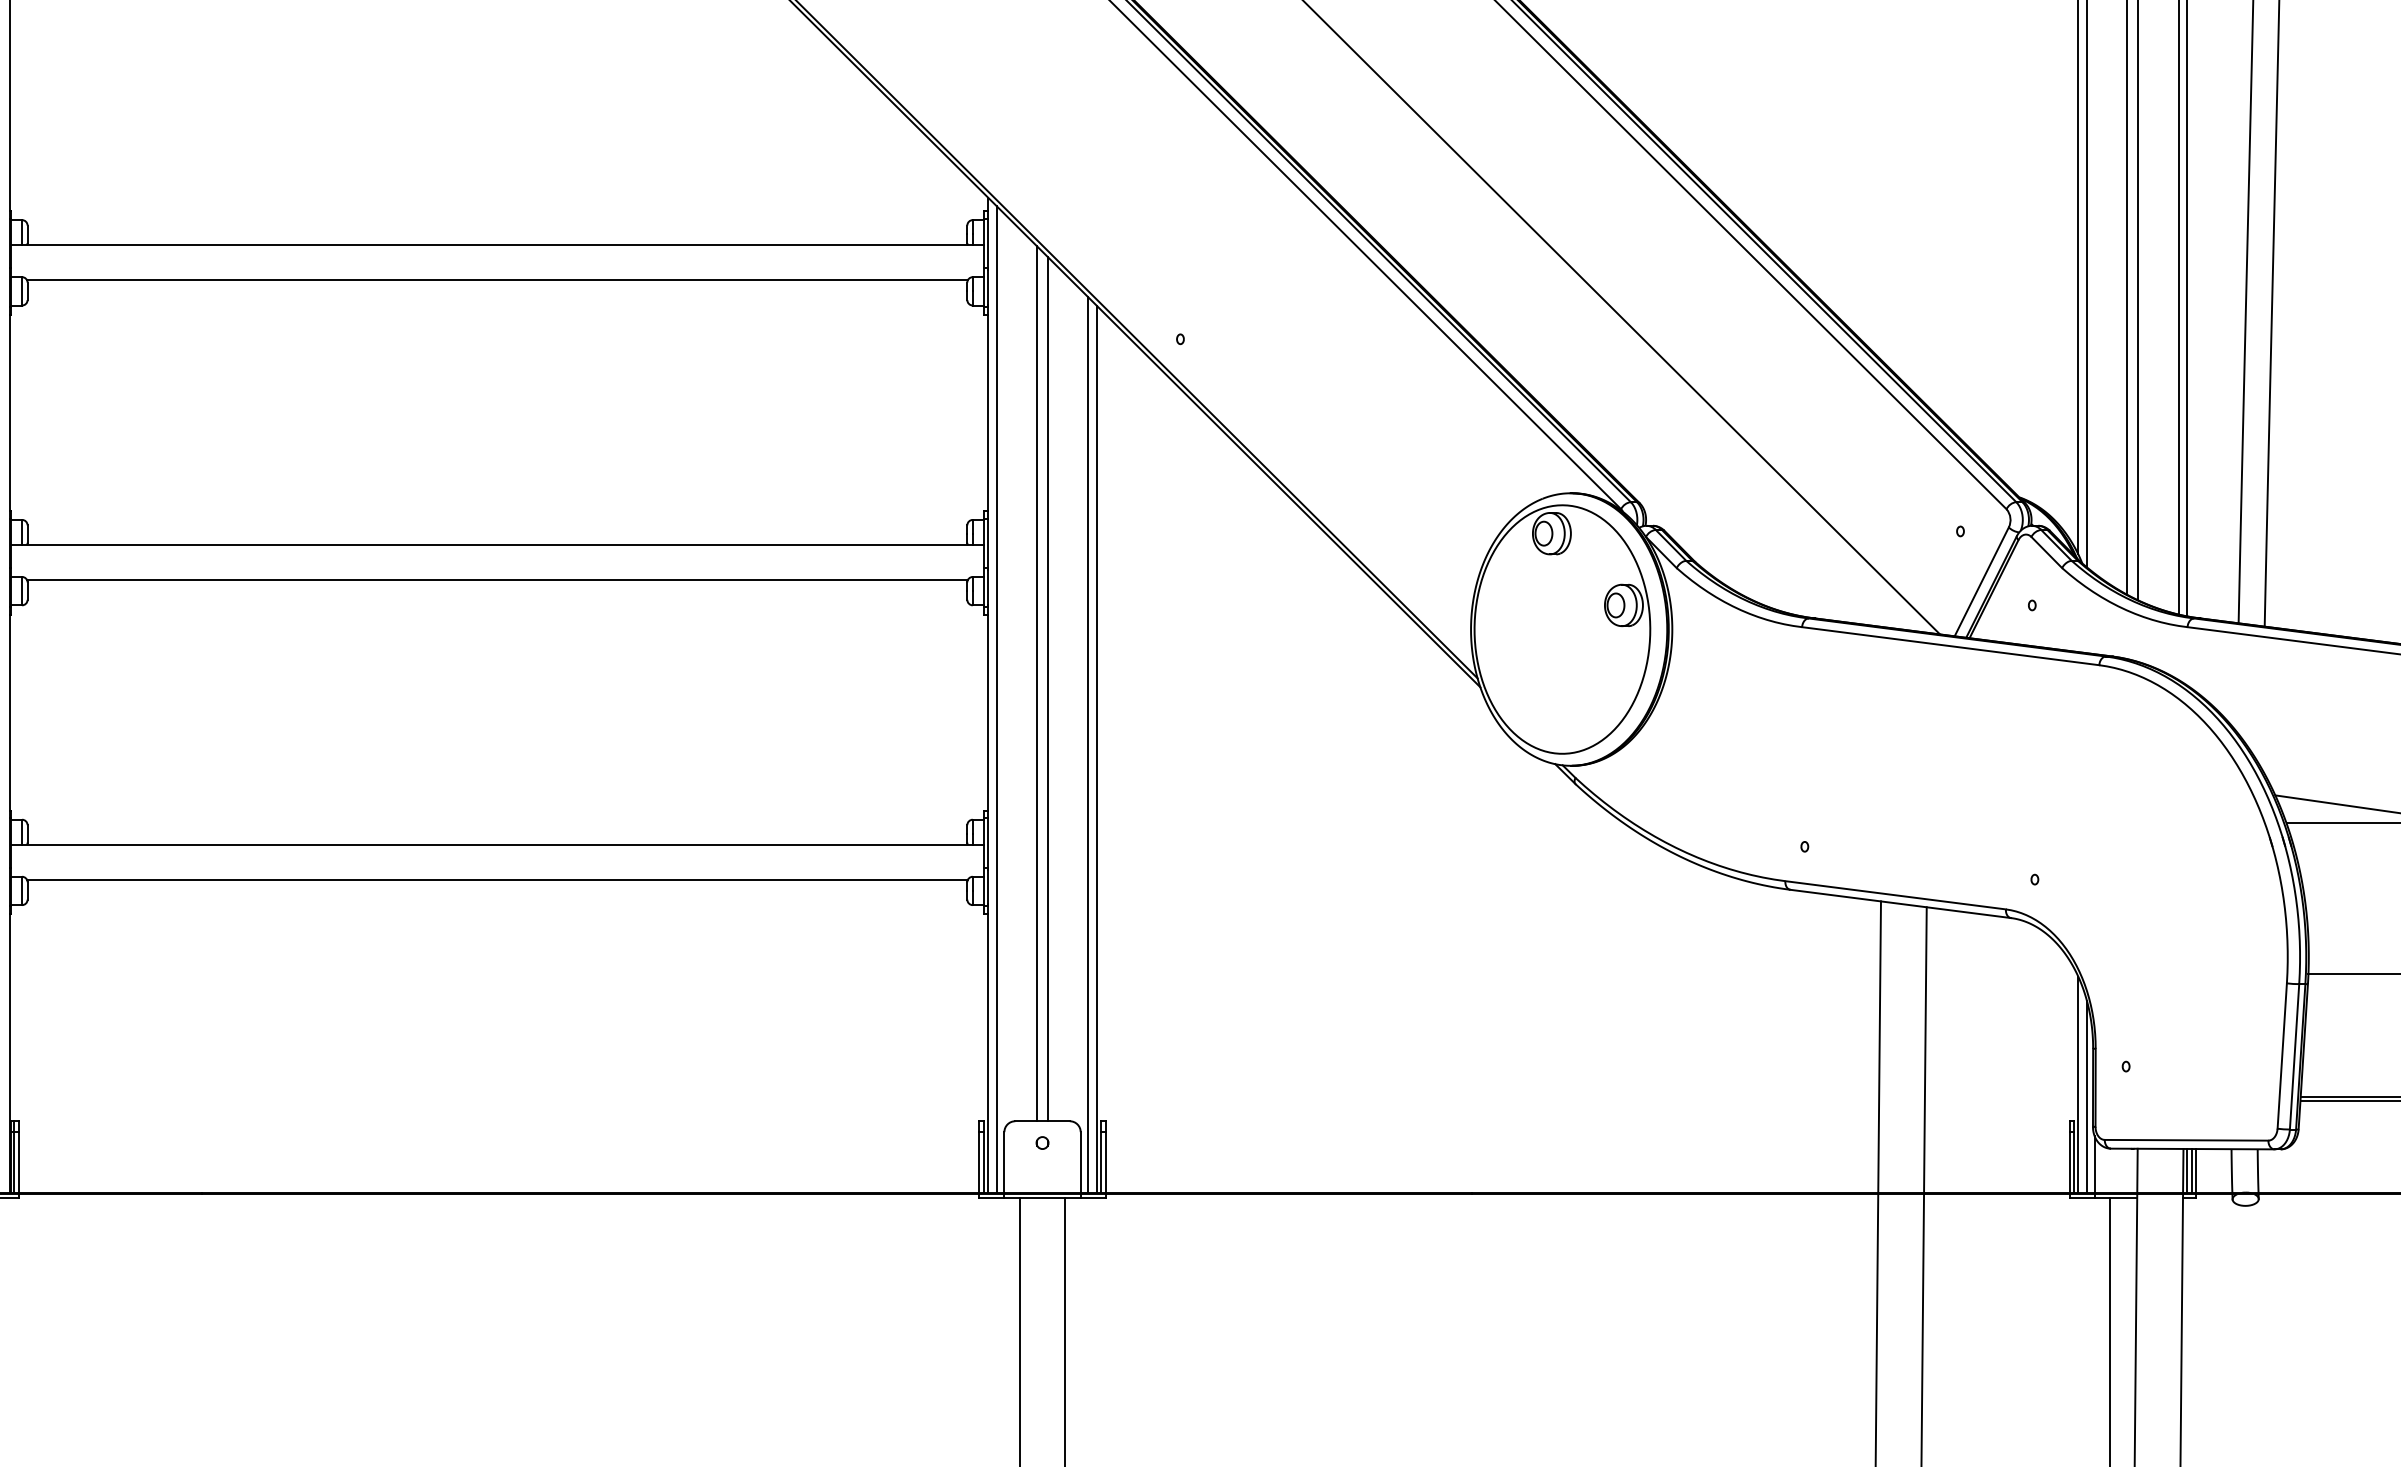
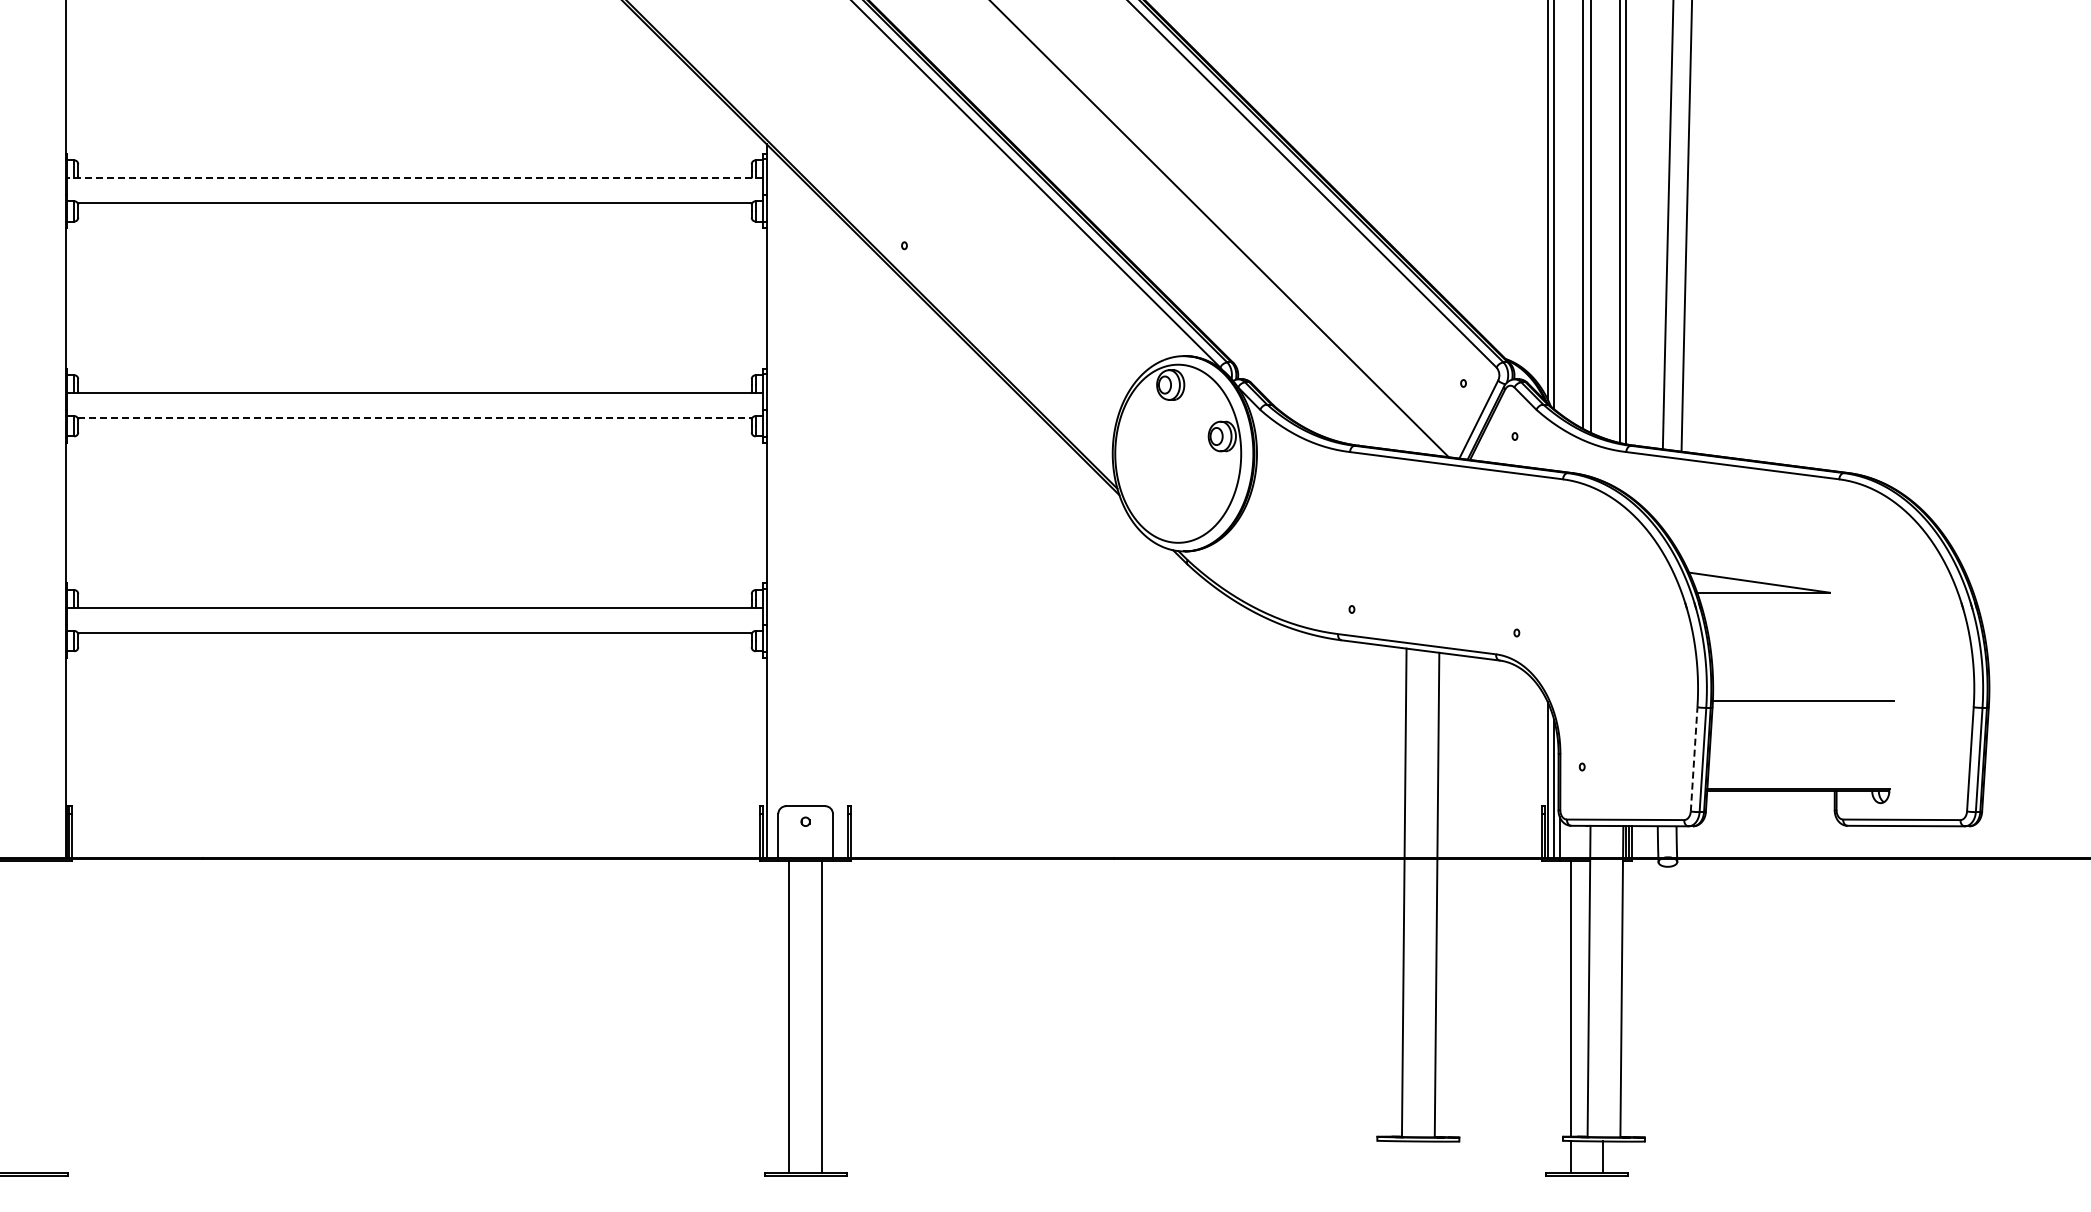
line: (496, 245) -> (414, 178), solid -> dashed
line: (498, 580) -> (415, 418), solid -> dashed
line: (1036, 683) -> (801, 492), removed
line: (1047, 689) -> (809, 496), removed
line: (996, 698) -> (772, 503), removed
line: (1088, 744) -> (838, 536), removed
line: (1096, 749) -> (844, 539), removed
line: (2282, 1054) -> (1694, 758), solid -> dashed

